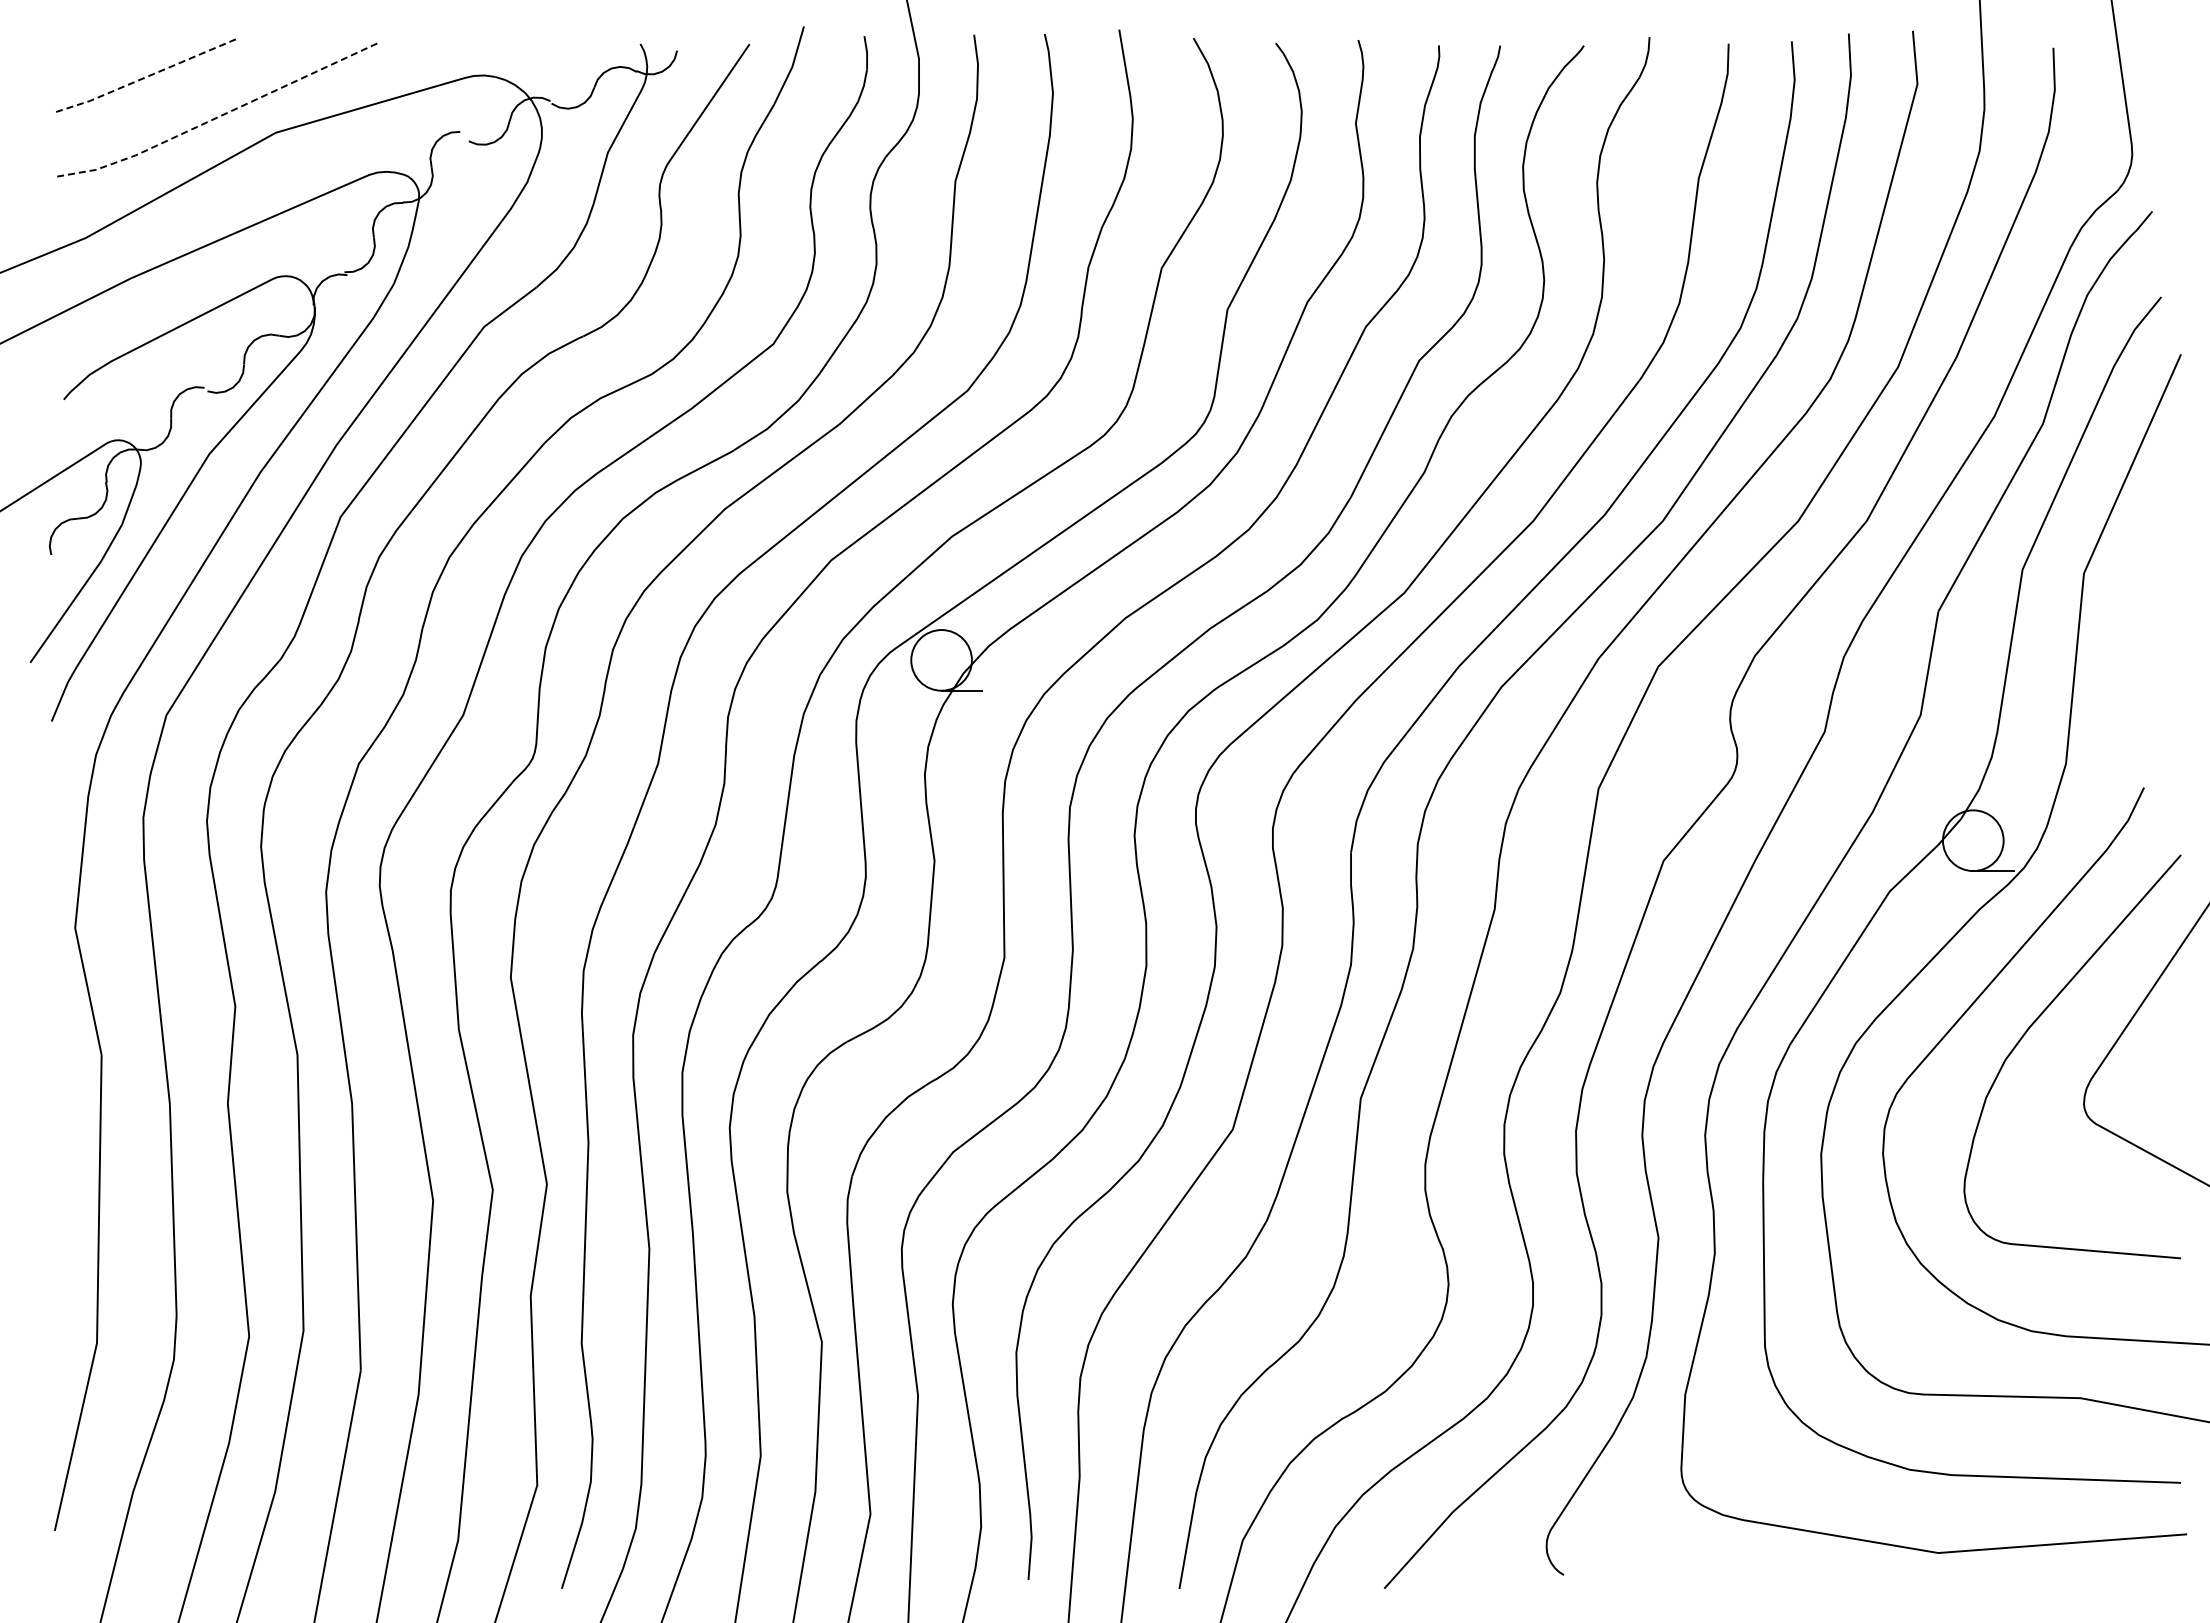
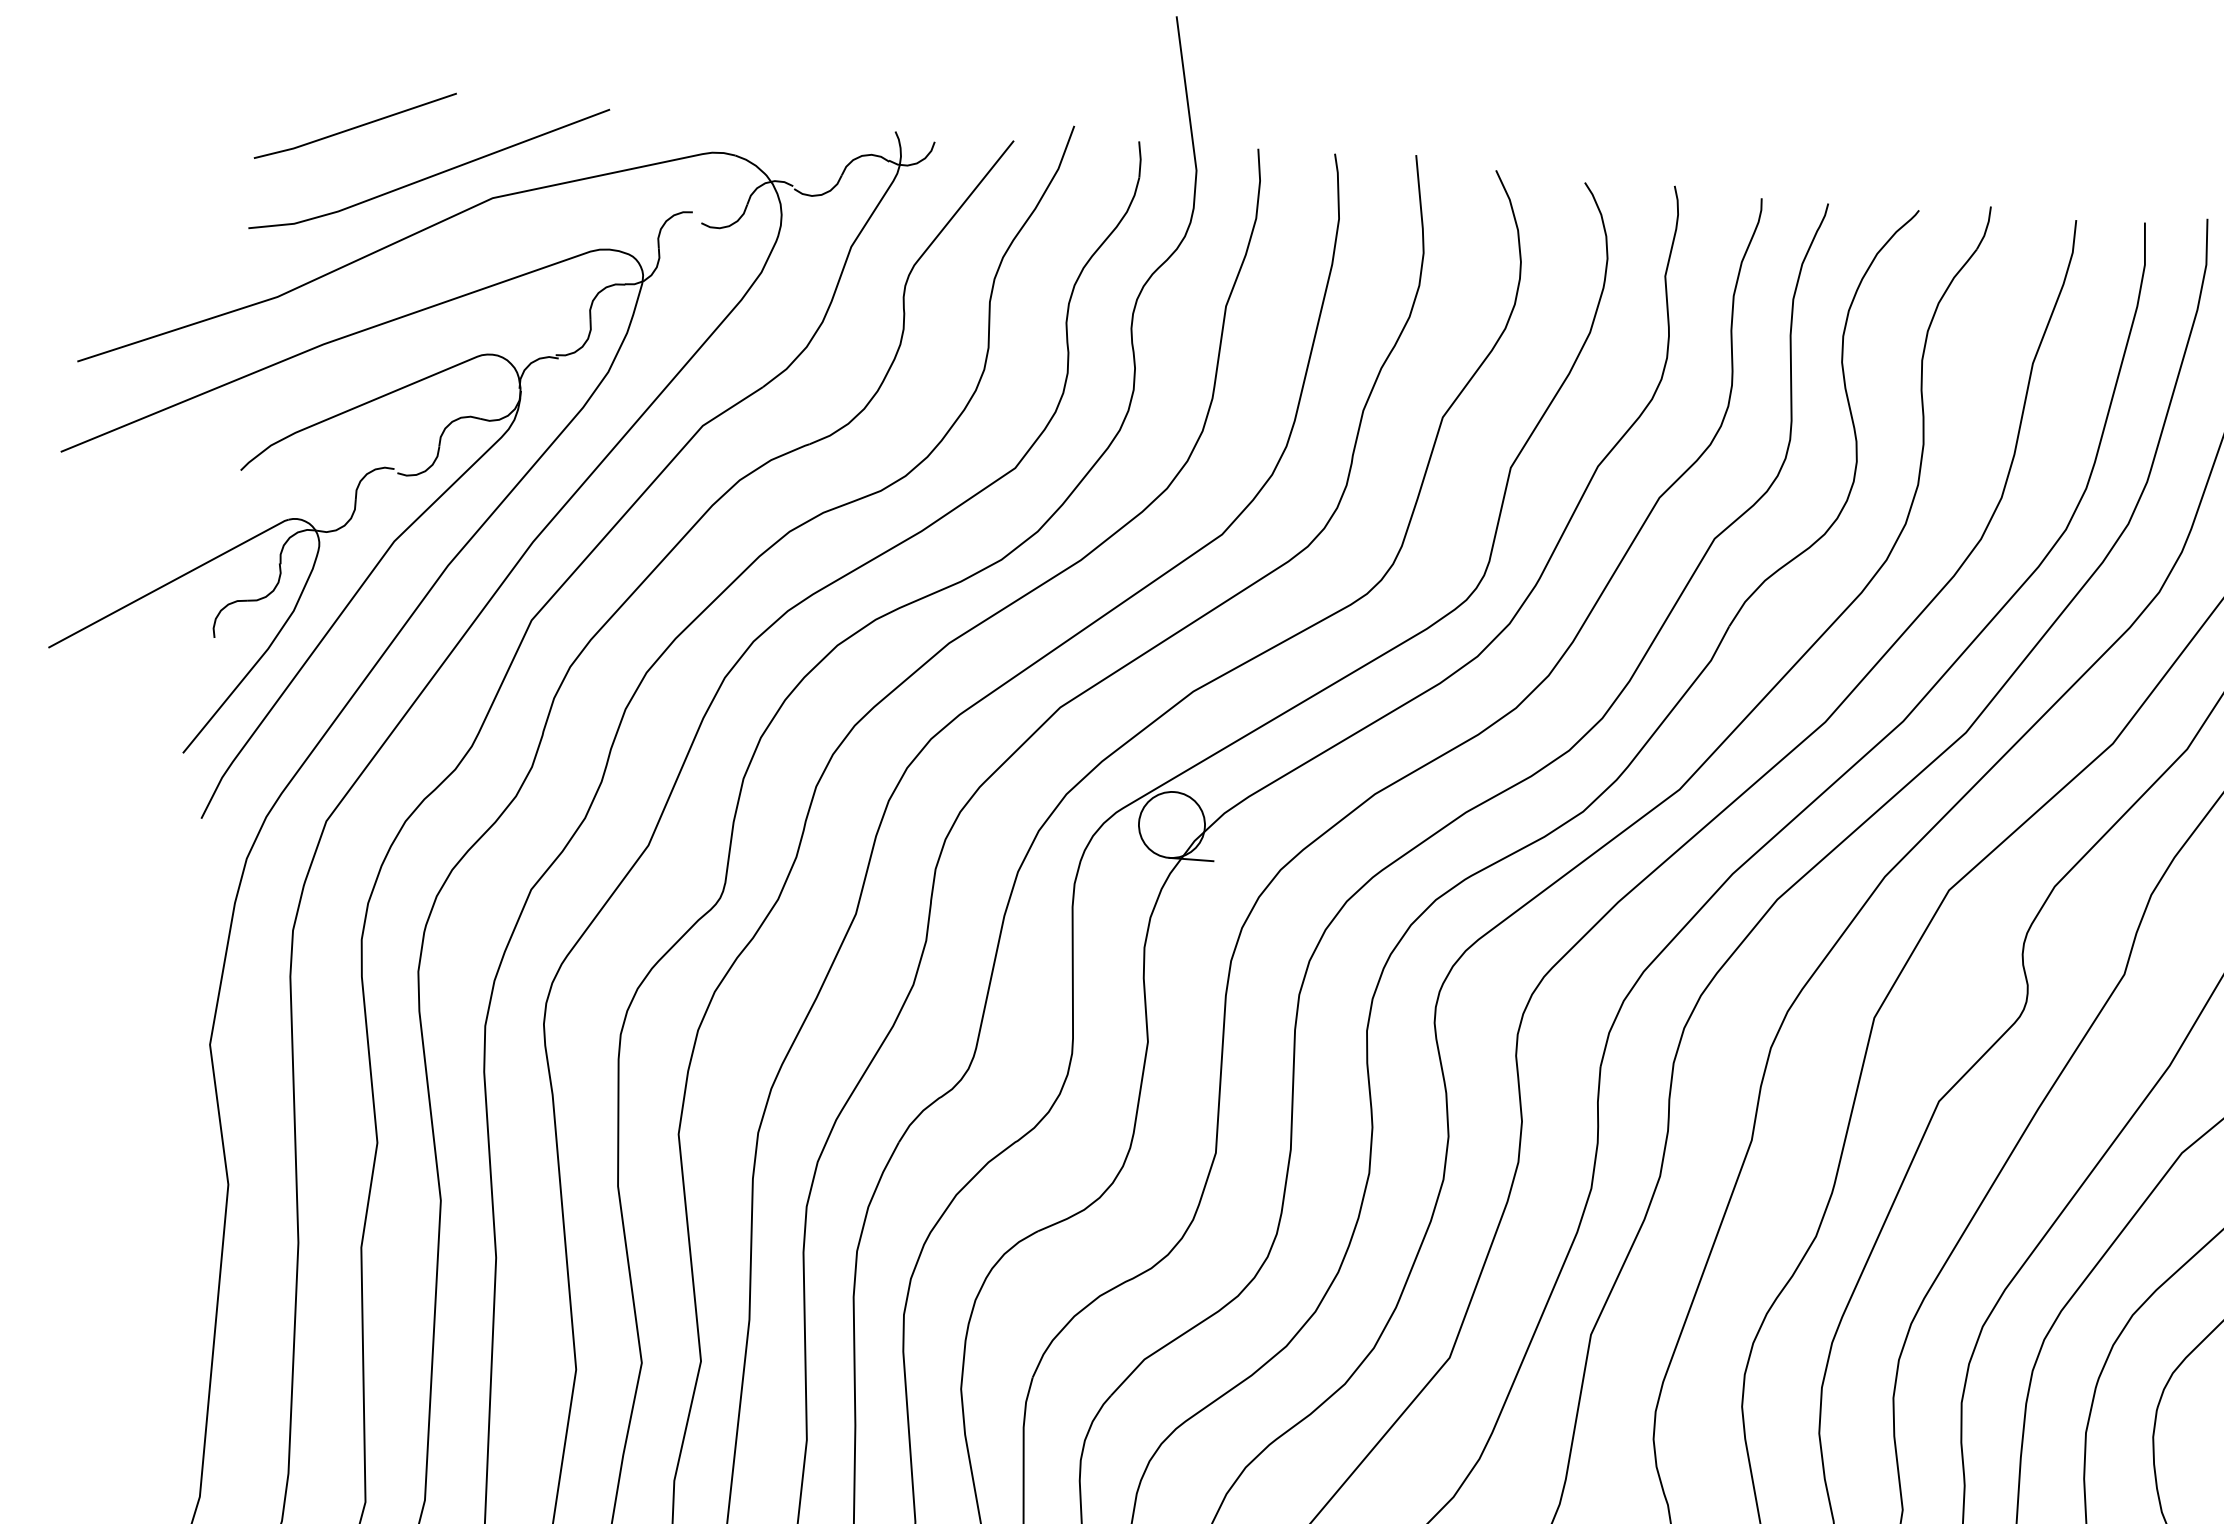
line: (145, 77) -> (355, 127), dashed -> solid
line: (216, 118) -> (429, 177), dashed -> solid

